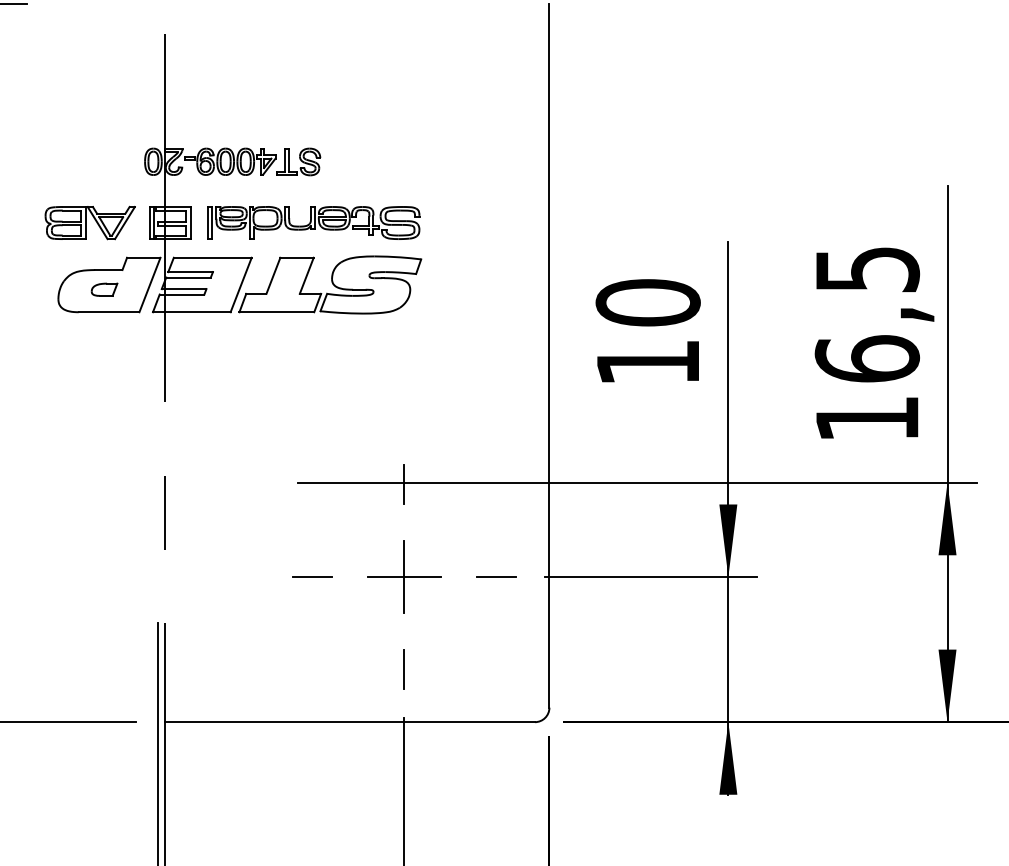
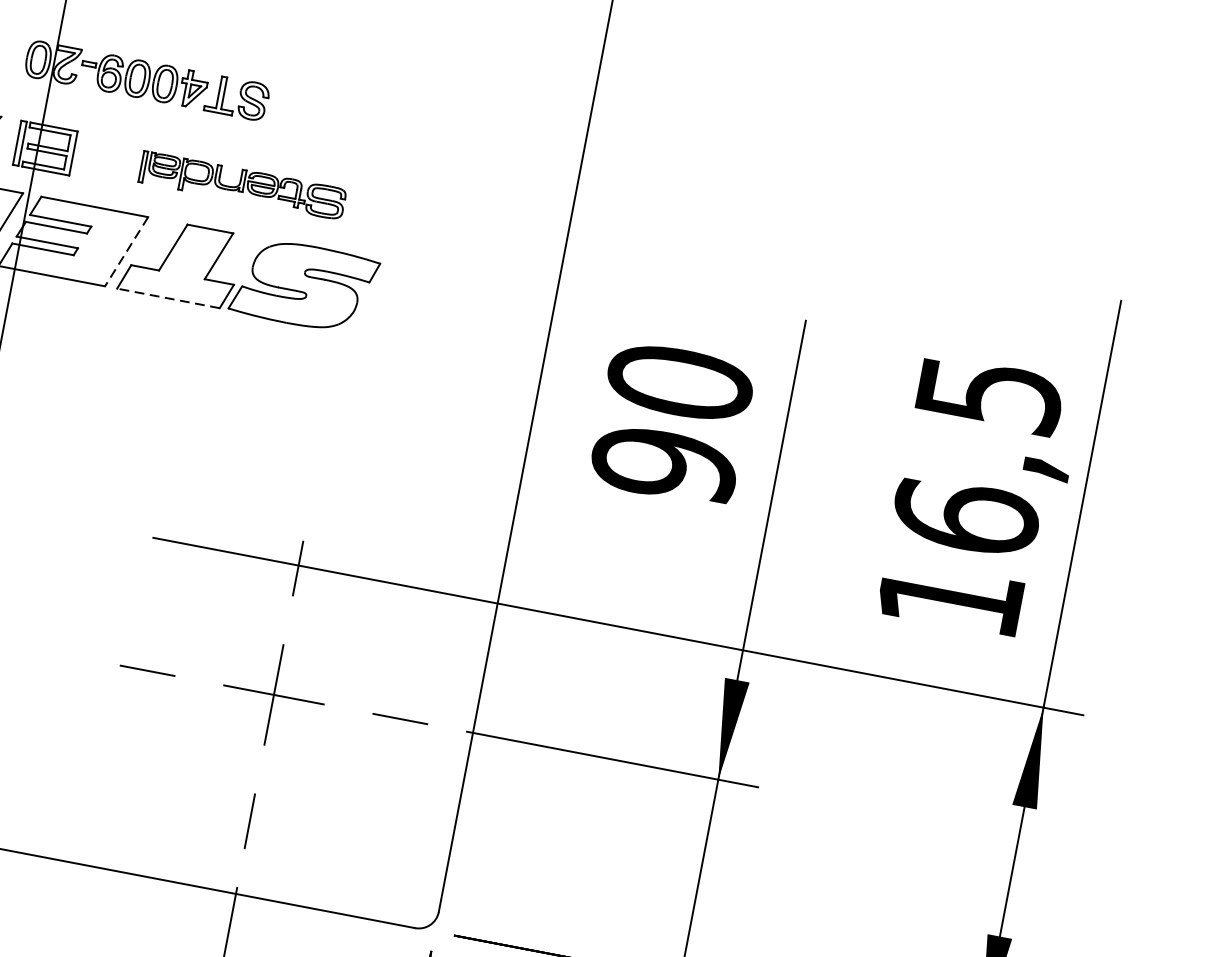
part: (313, 222) -> (242, 184), size x0.7
line: (241, 285) -> (126, 252), solid -> dashed
line: (276, 312) -> (167, 298), solid -> dashed
text: (647, 362) -> (663, 464), 10 -> 90

